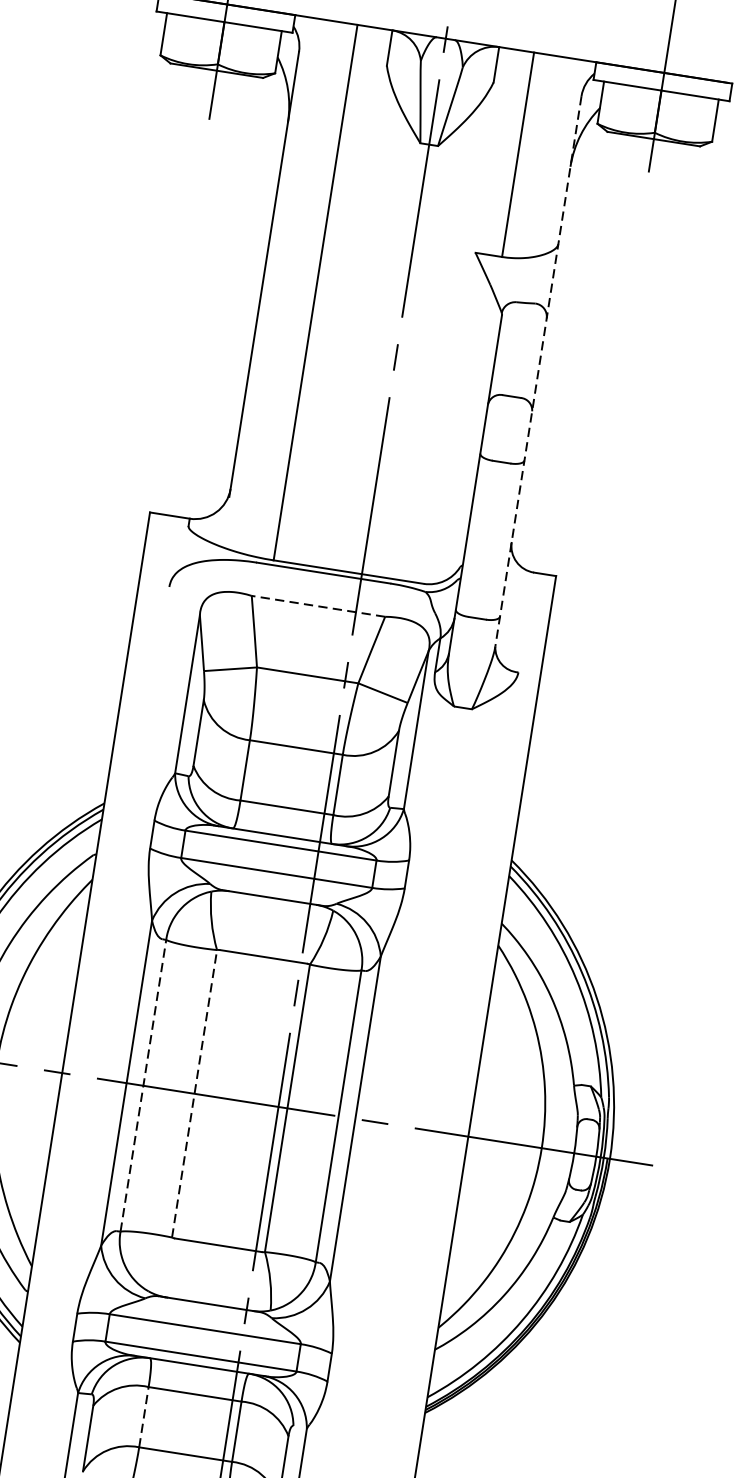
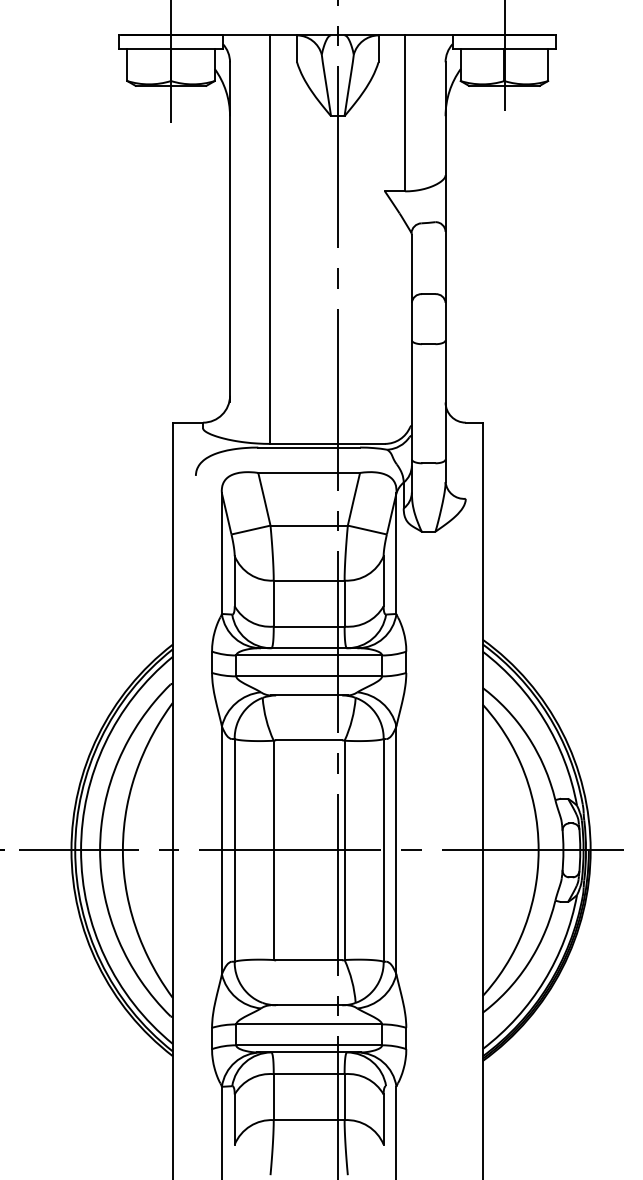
line: (538, 371) -> (445, 272), dashed -> solid
line: (318, 605) -> (309, 472), dashed -> solid
line: (143, 1084) -> (234, 849), dashed -> solid
line: (194, 1093) -> (273, 850), dashed -> solid
line: (143, 1417) -> (273, 1097), dashed -> solid

